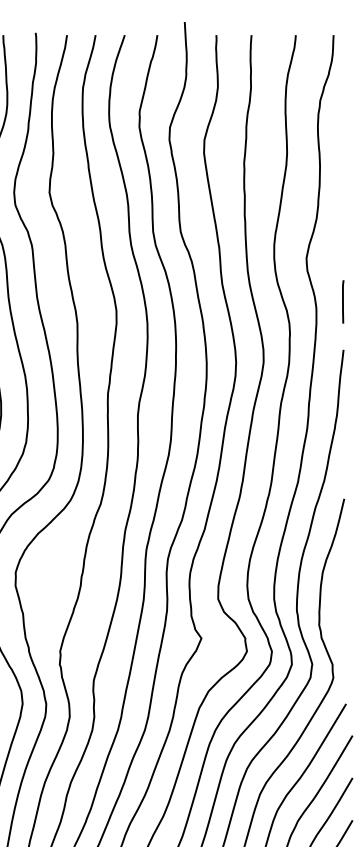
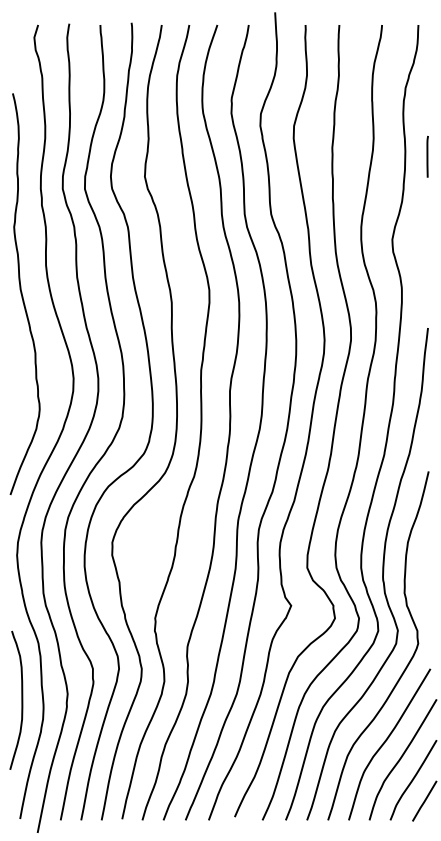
line: (343, 301) -> (427, 156), moved

